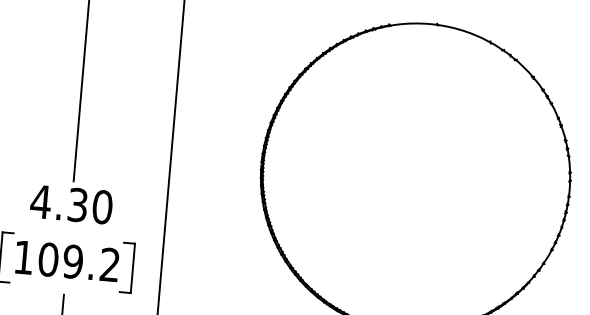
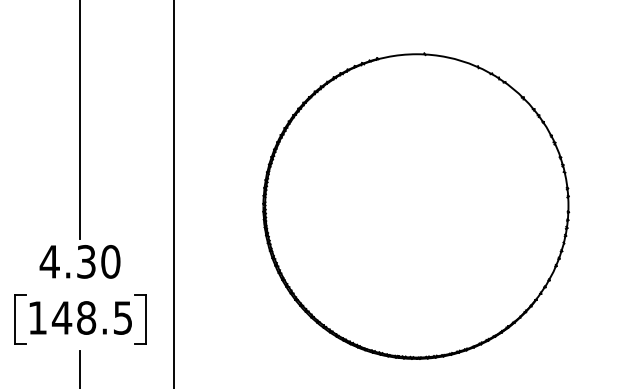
text: (78, 261) -> (91, 317), 109.2 -> 148.5

